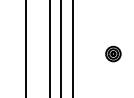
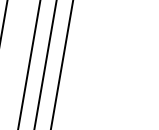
part: (113, 53) -> (115, 83), removed

